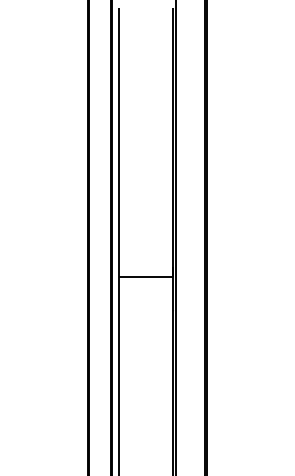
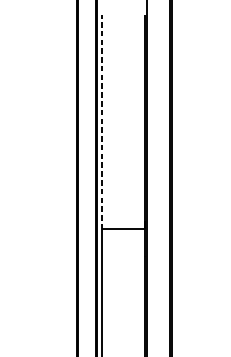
line: (118, 142) -> (101, 121), solid -> dashed

